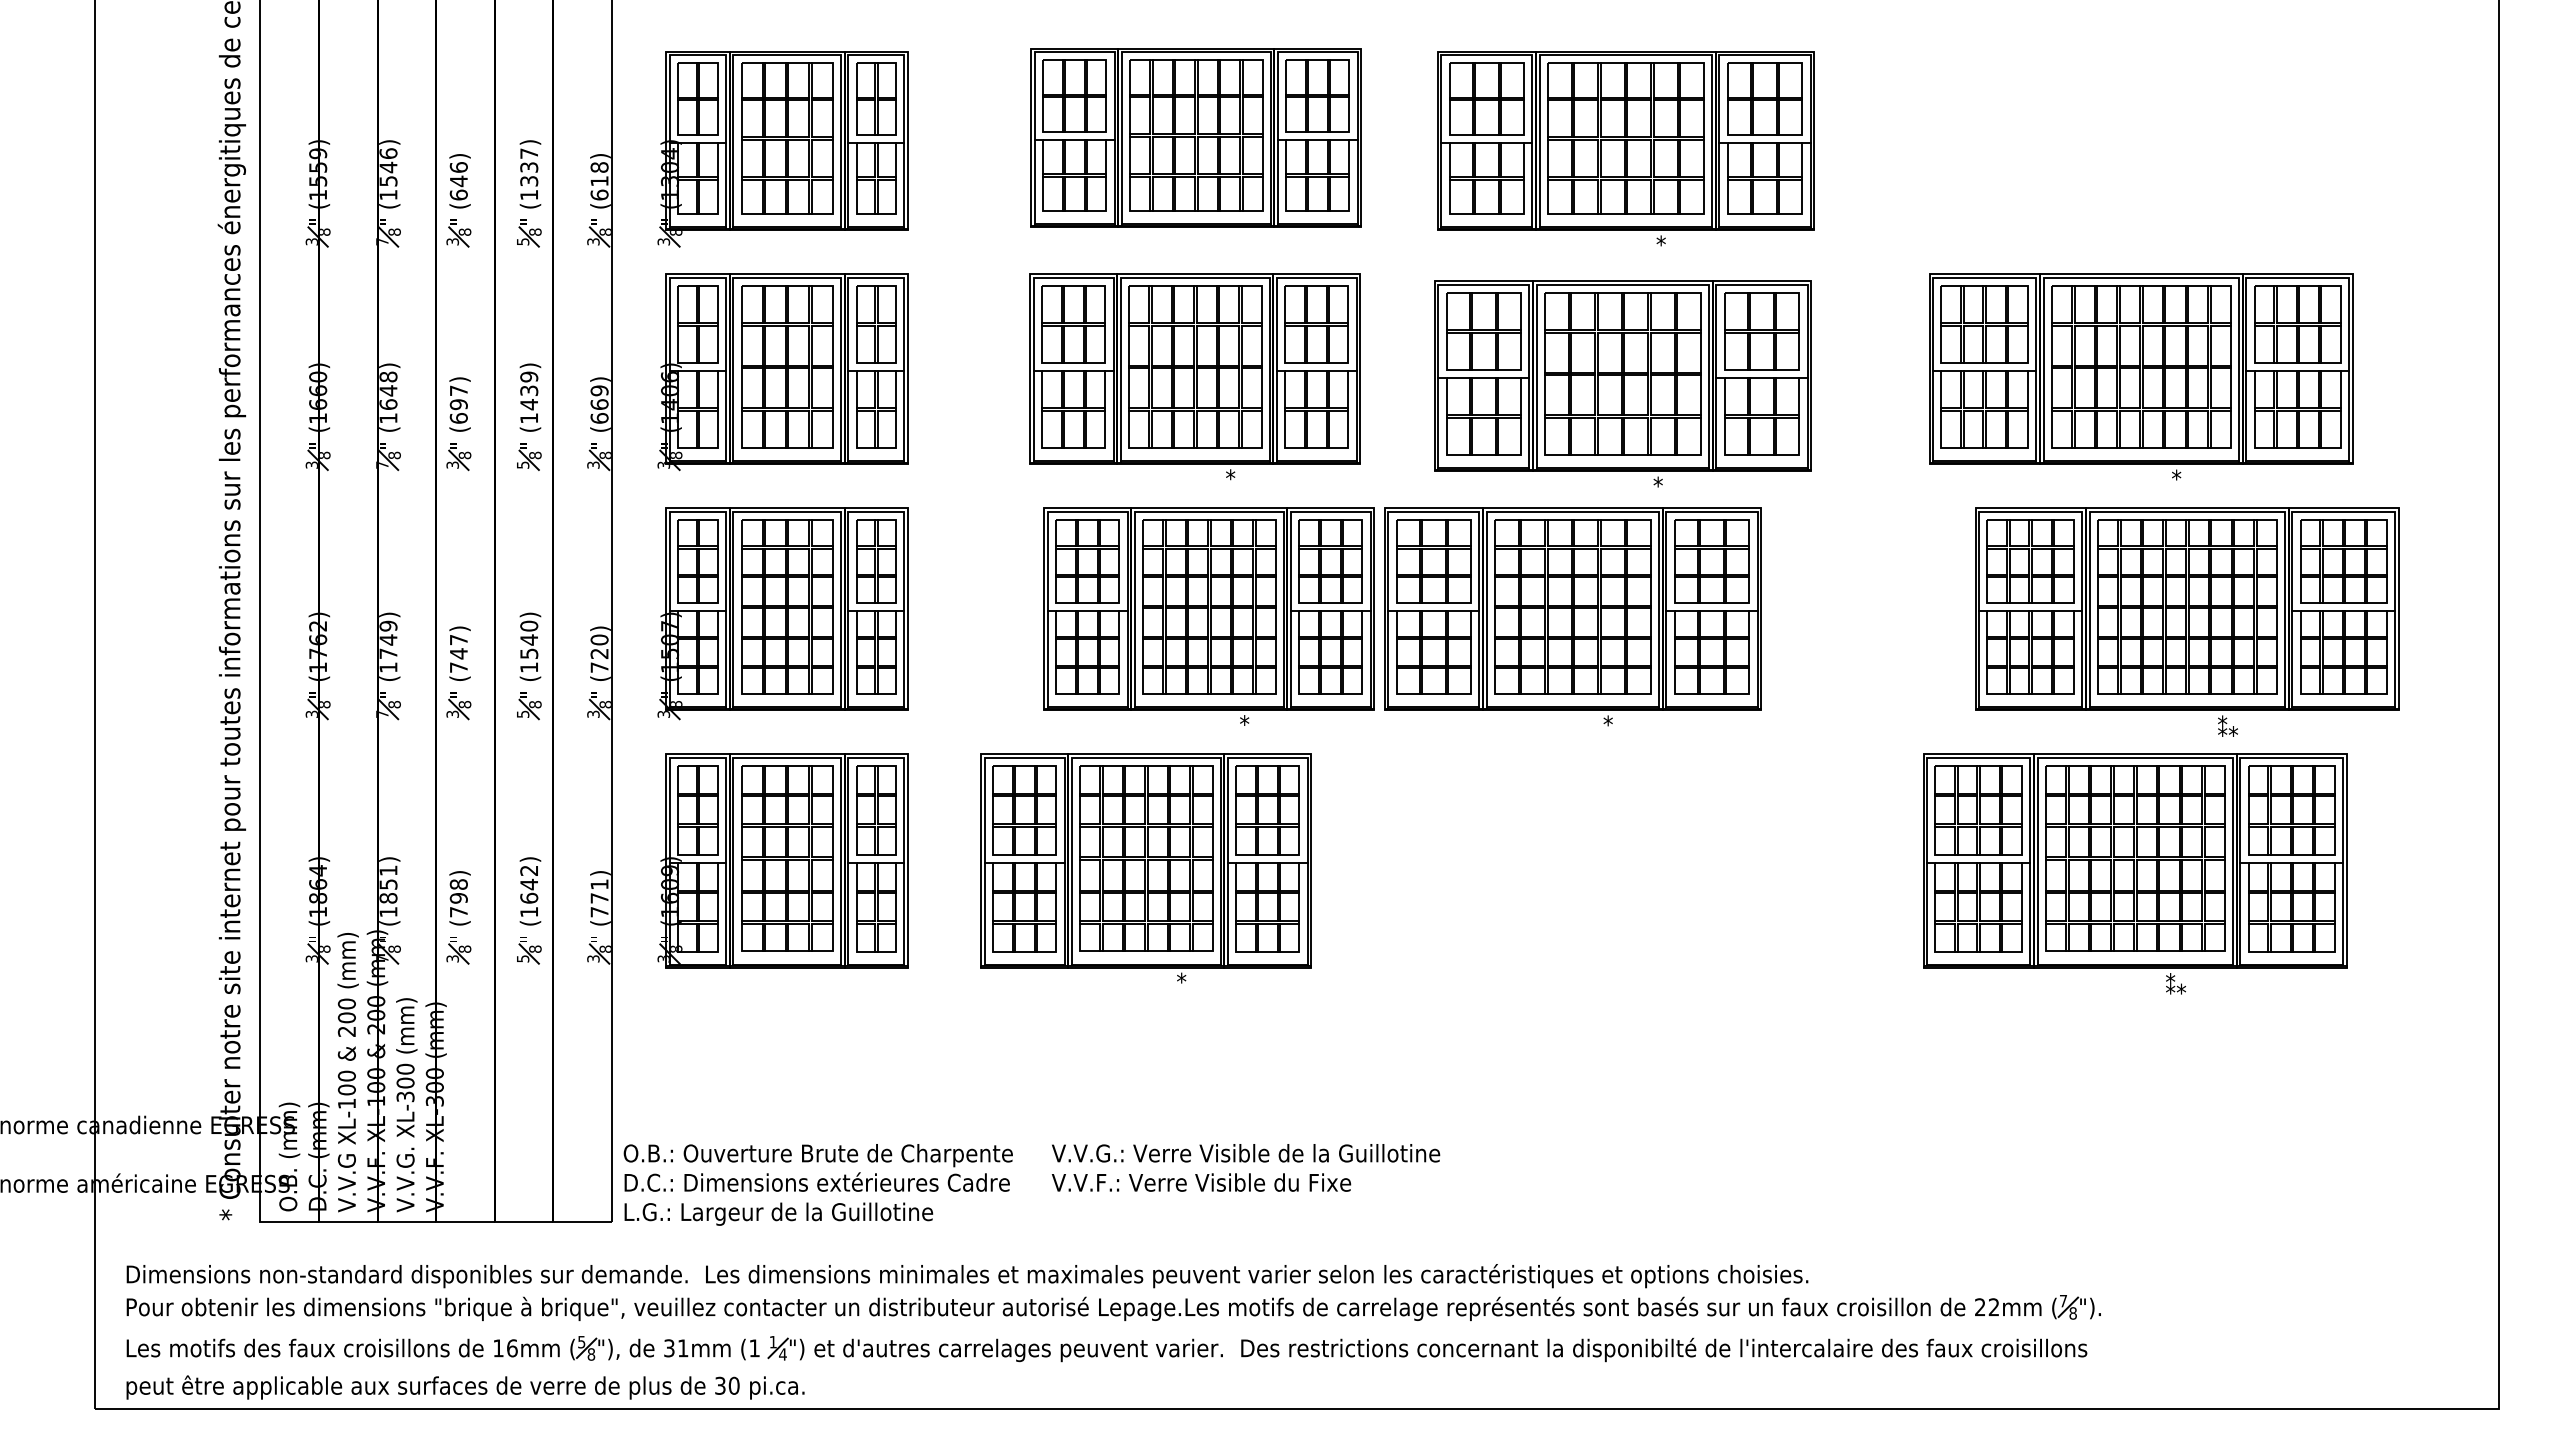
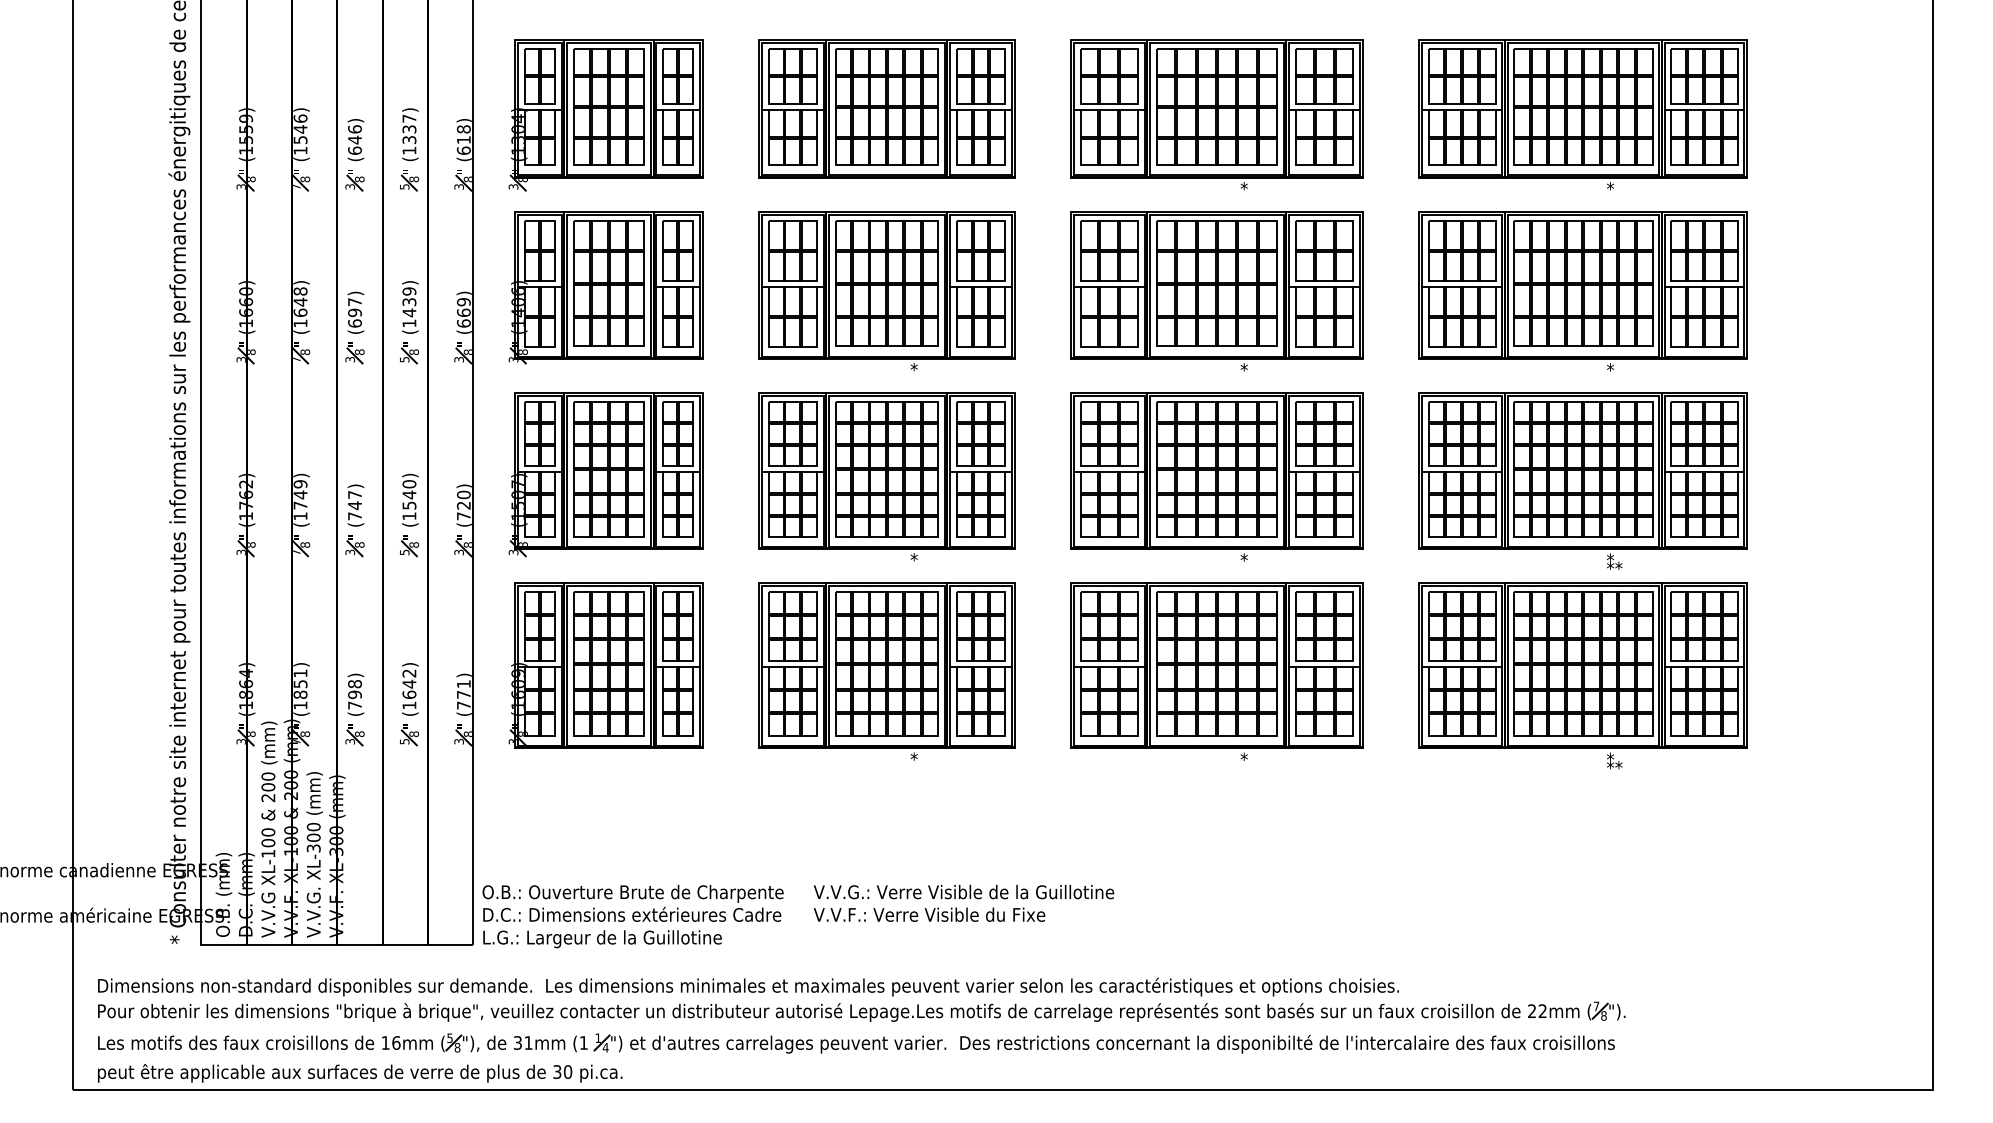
part: (1195, 137) -> (886, 108), moved
part: (1625, 148) -> (1216, 114), moved
part: (2046, 148) -> (1583, 114), added
part: (1194, 376) -> (886, 291), moved
part: (2141, 376) -> (1583, 291), moved
part: (1622, 383) -> (1216, 291), moved
part: (1208, 616) -> (886, 476), moved
part: (2187, 621) -> (1583, 480), moved
part: (1572, 868) -> (1216, 671), added
part: (2135, 873) -> (1583, 675), moved

